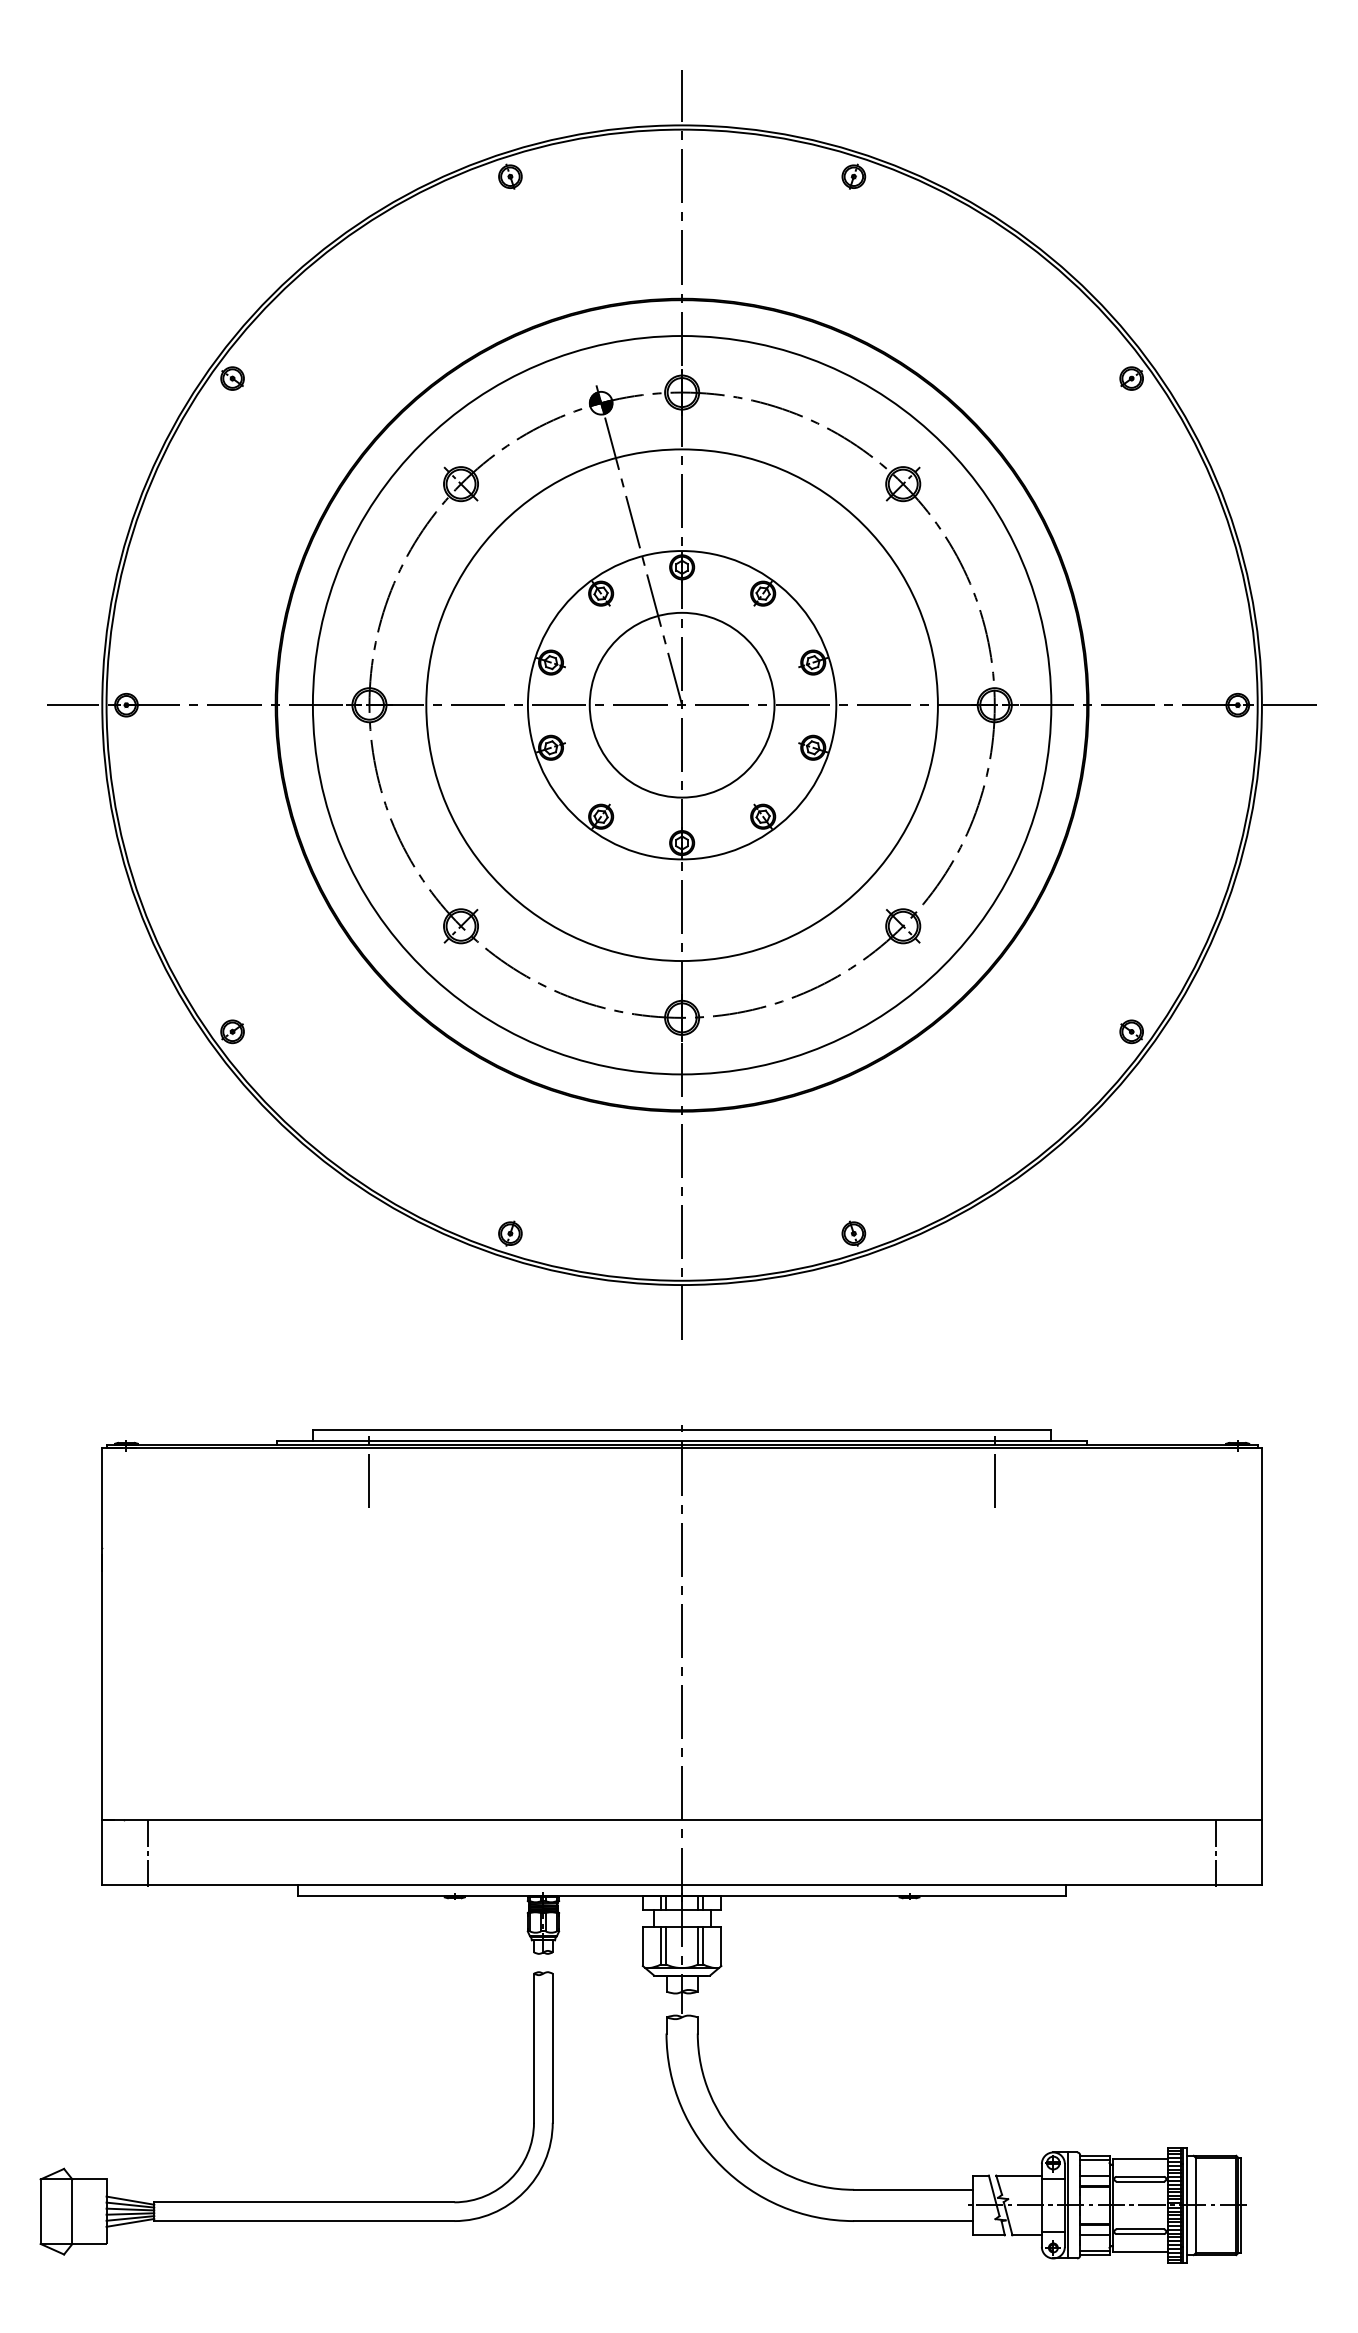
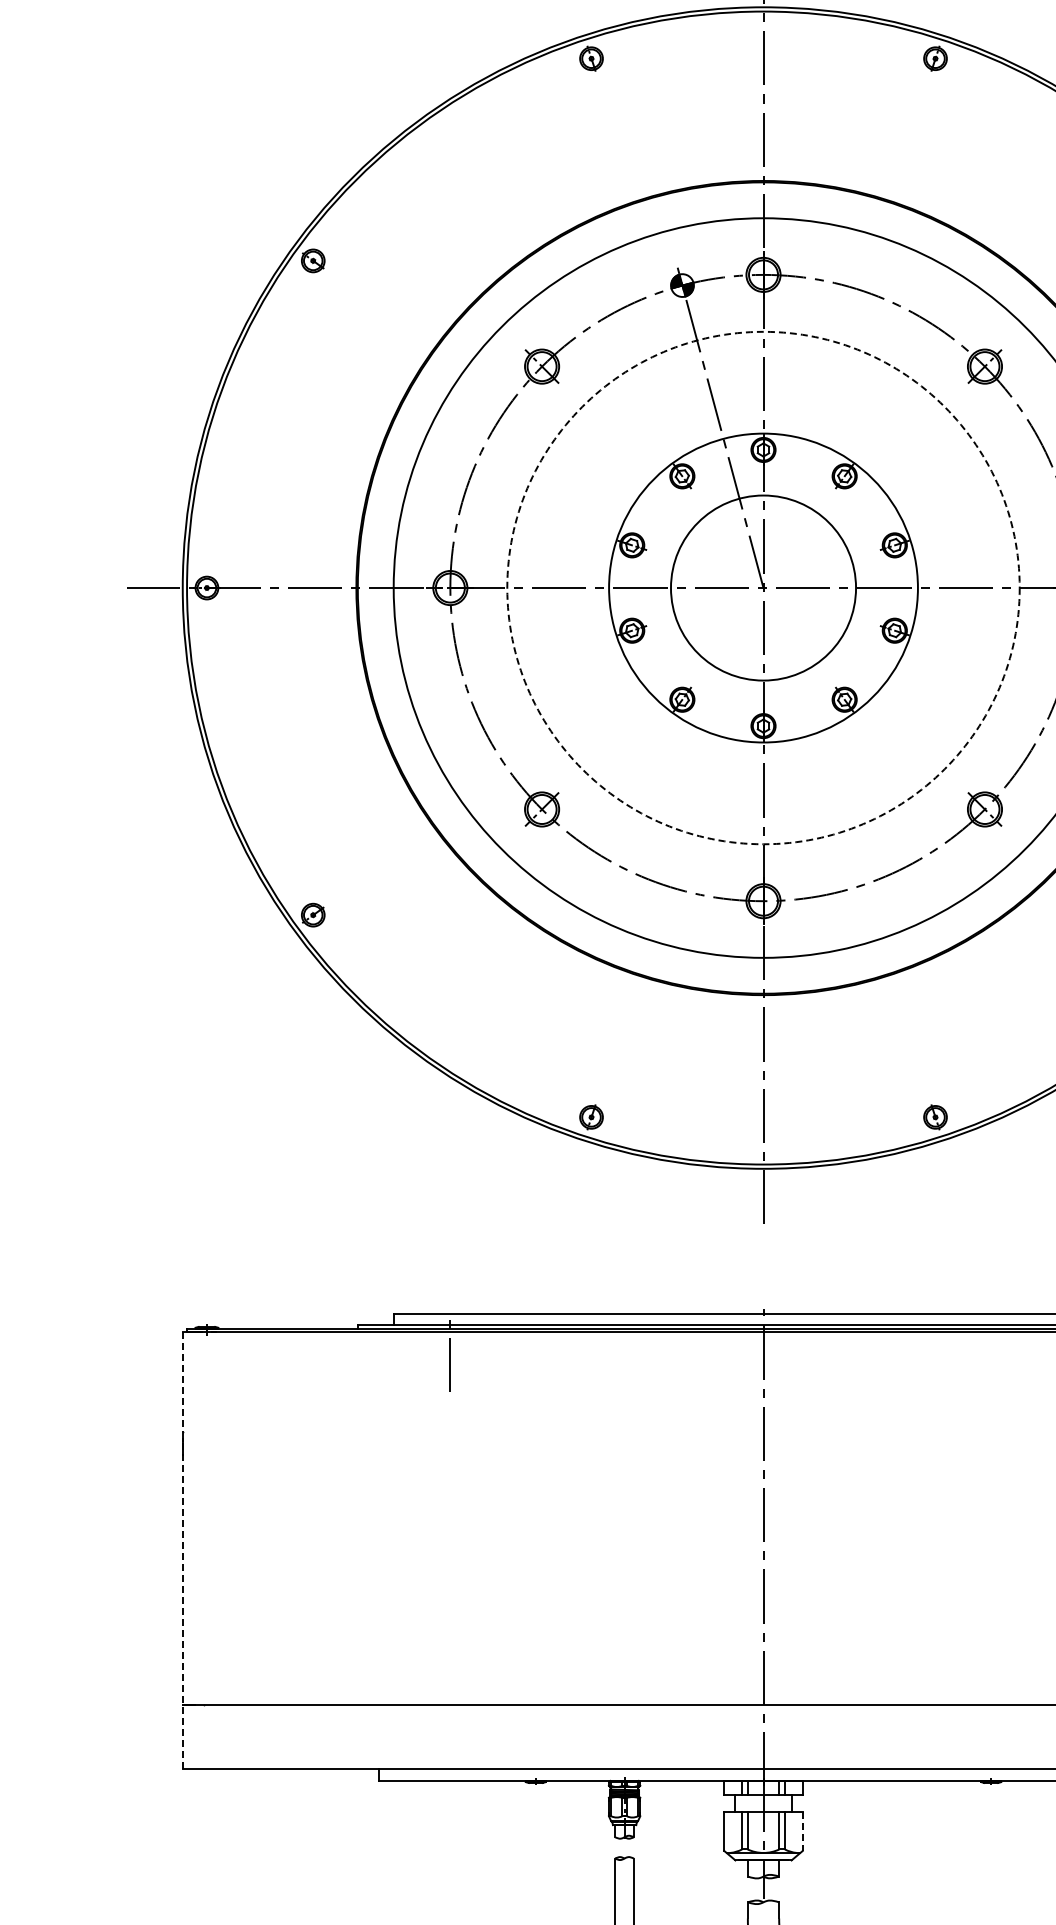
circle: (681, 705) -> (762, 588), solid -> dashed
line: (102, 1666) -> (182, 1550), solid -> dashed
line: (147, 1852) -> (228, 1737), removed
line: (721, 1947) -> (802, 1832), solid -> dashed

